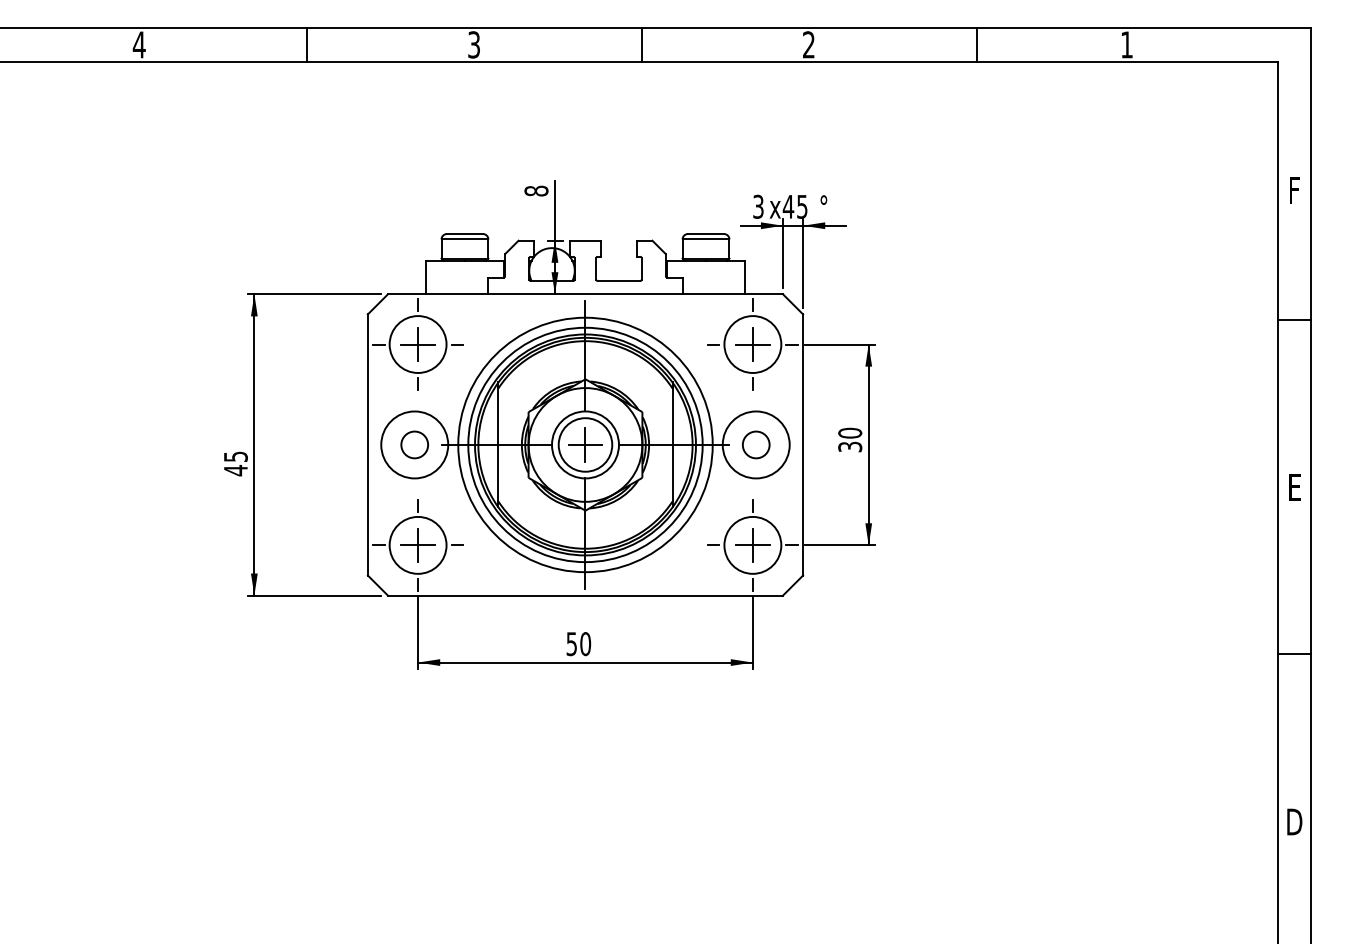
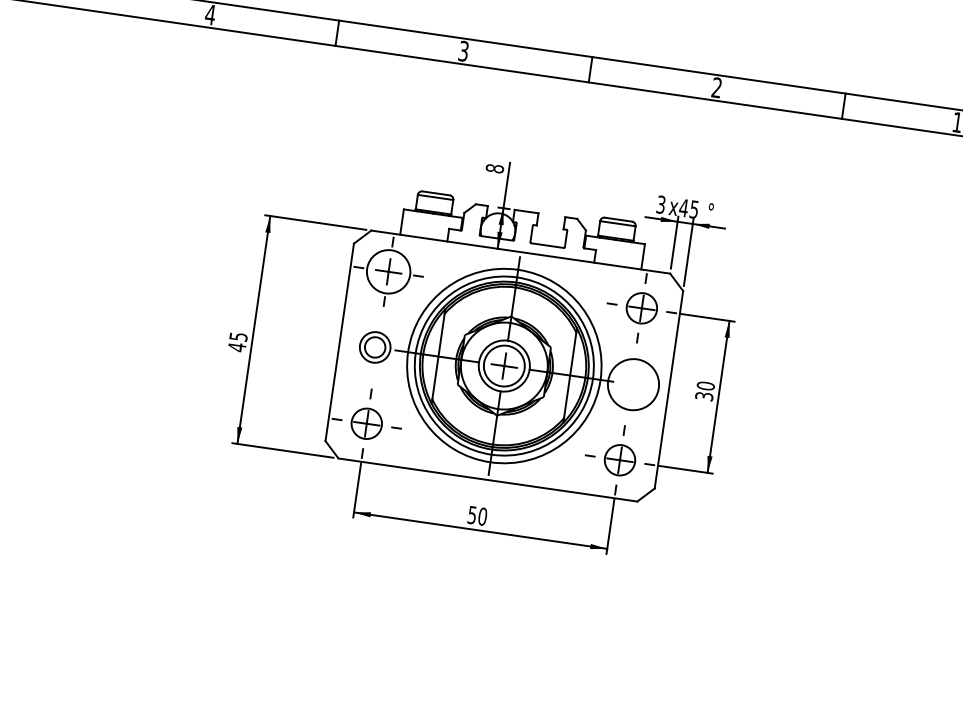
circle: (752, 344) -> (641, 308), size x0.7
circle: (414, 444) -> (375, 347), size x0.6
circle: (756, 444) -> (633, 384), removed
circle: (417, 544) -> (366, 423), size x0.7
circle: (752, 544) -> (619, 459), size x0.7

